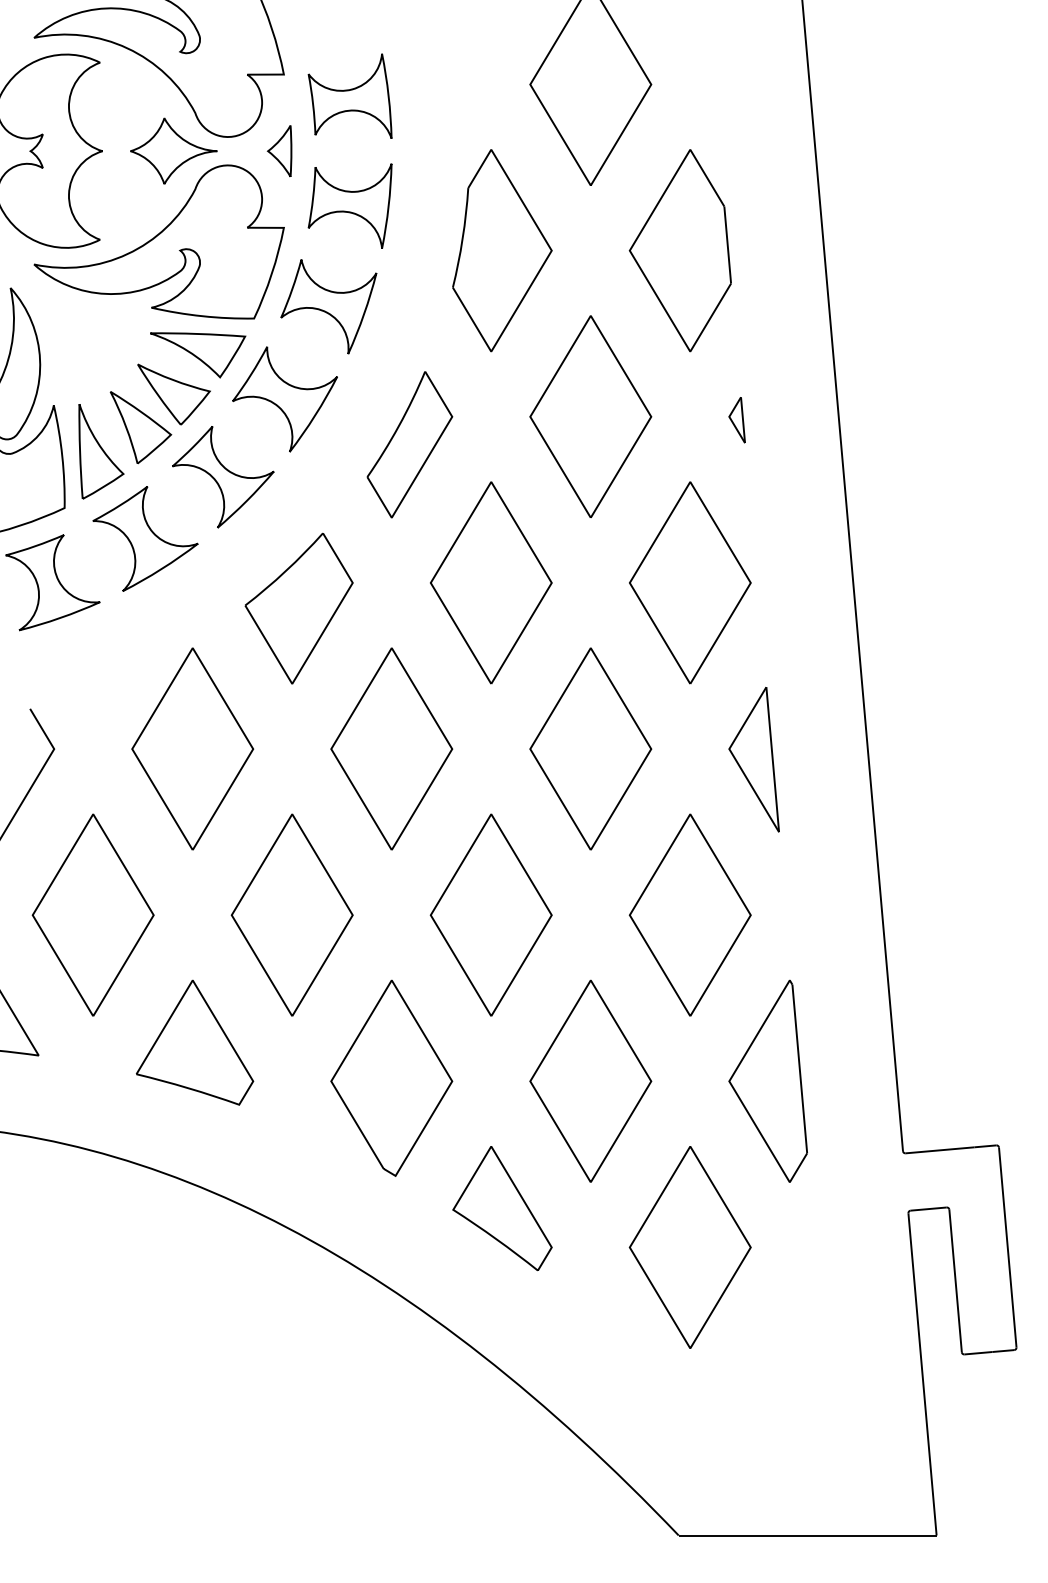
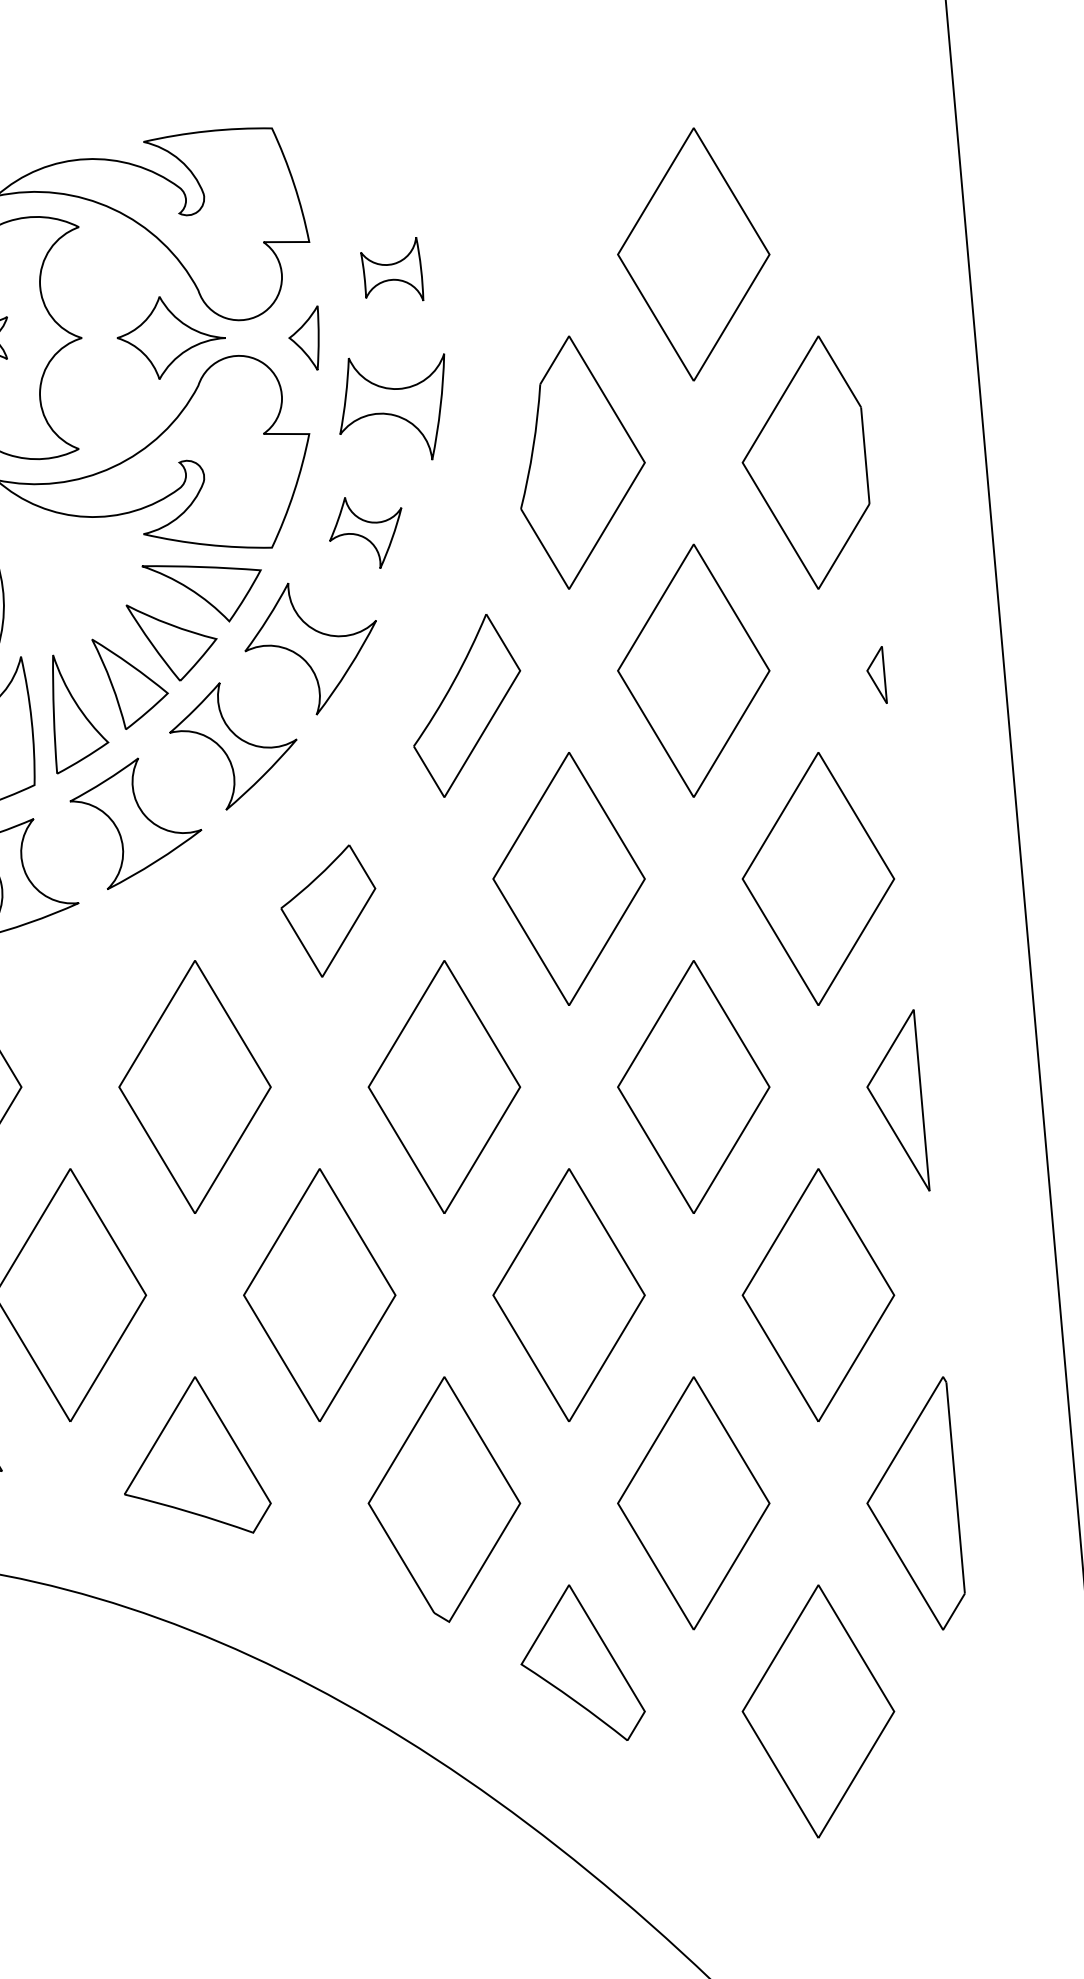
part: (349, 95) -> (391, 268), size x0.6
part: (328, 306) -> (365, 532), size x0.6
part: (298, 608) -> (327, 910), size x0.7

